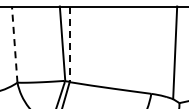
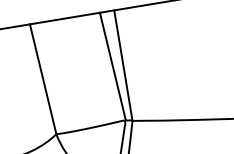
line: (14, 44) -> (42, 79), dashed -> solid
line: (69, 44) -> (123, 65), dashed -> solid

